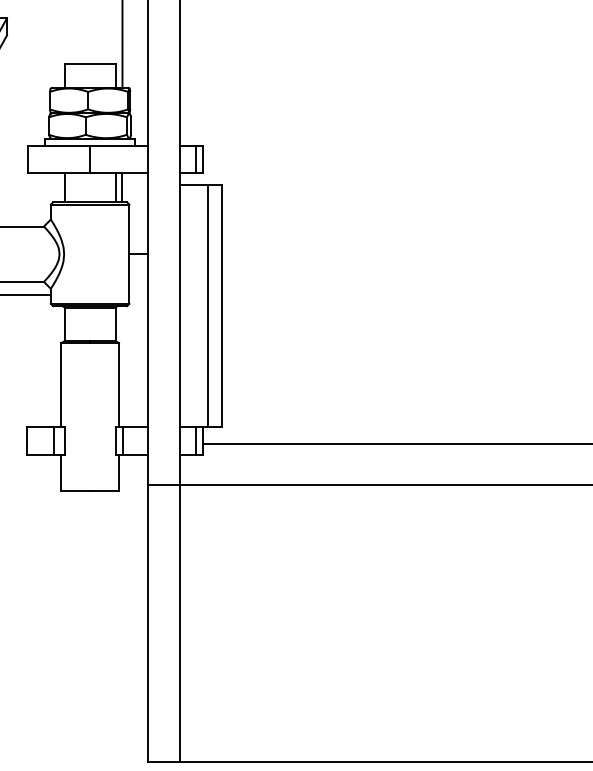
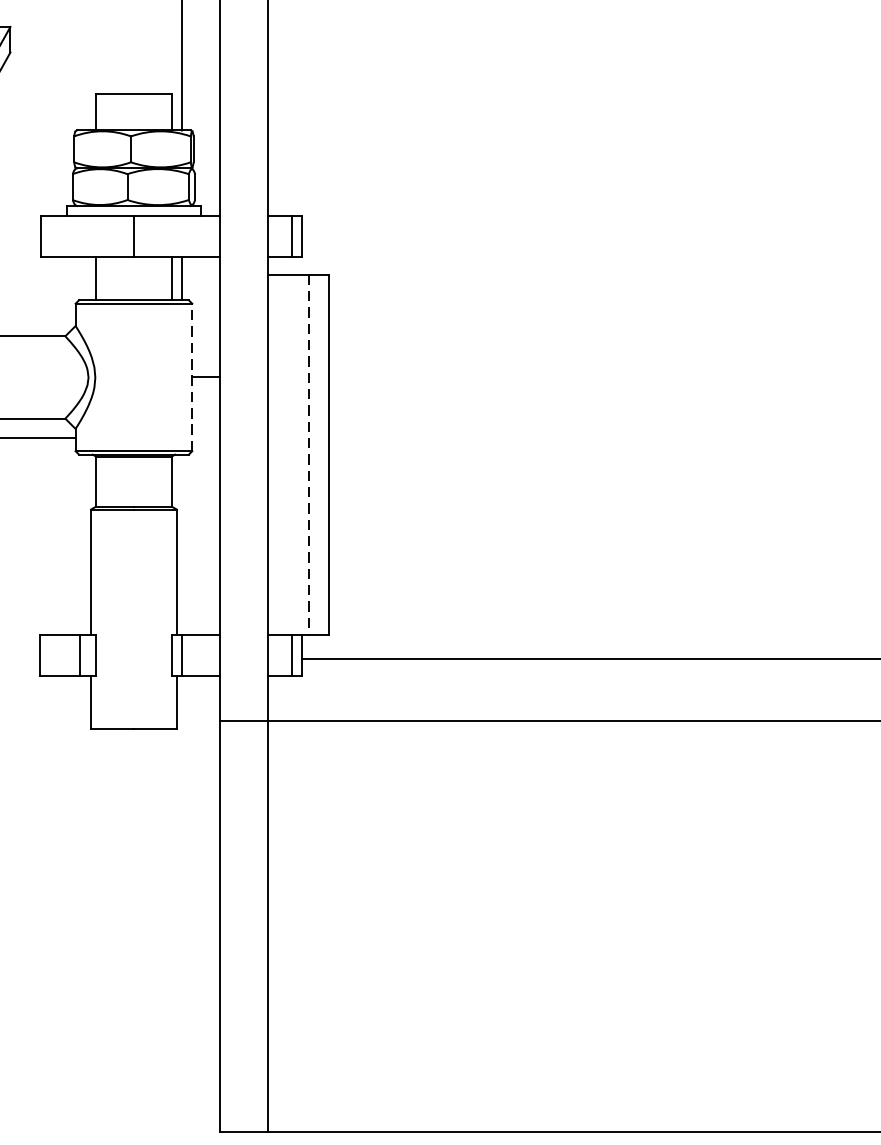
line: (129, 254) -> (192, 377), solid -> dashed
line: (207, 306) -> (308, 455), solid -> dashed

